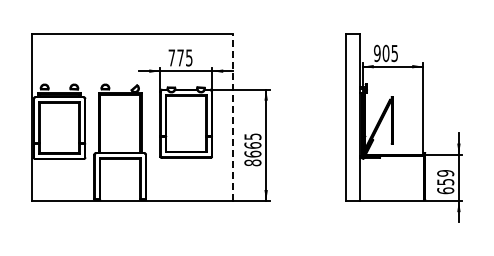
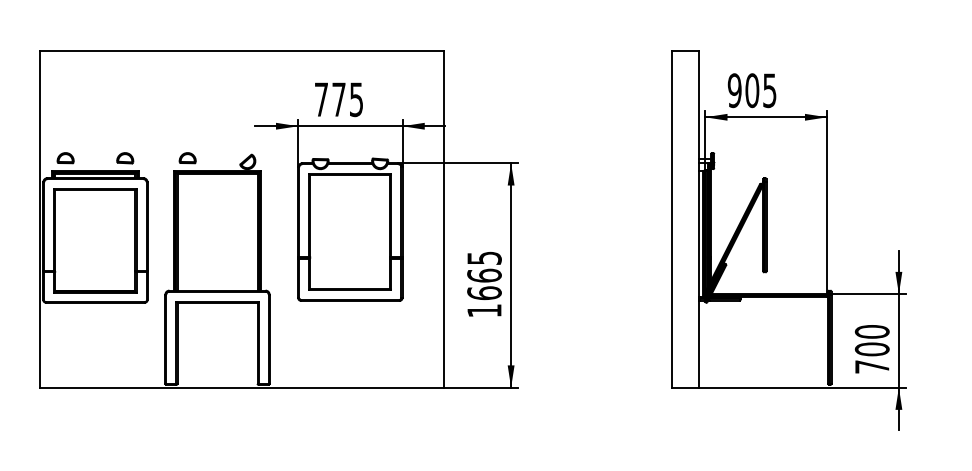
line: (232, 117) -> (443, 219), dashed -> solid
text: (252, 162) -> (483, 309), 8665 -> 1665
text: (445, 182) -> (871, 350), 659 -> 700

